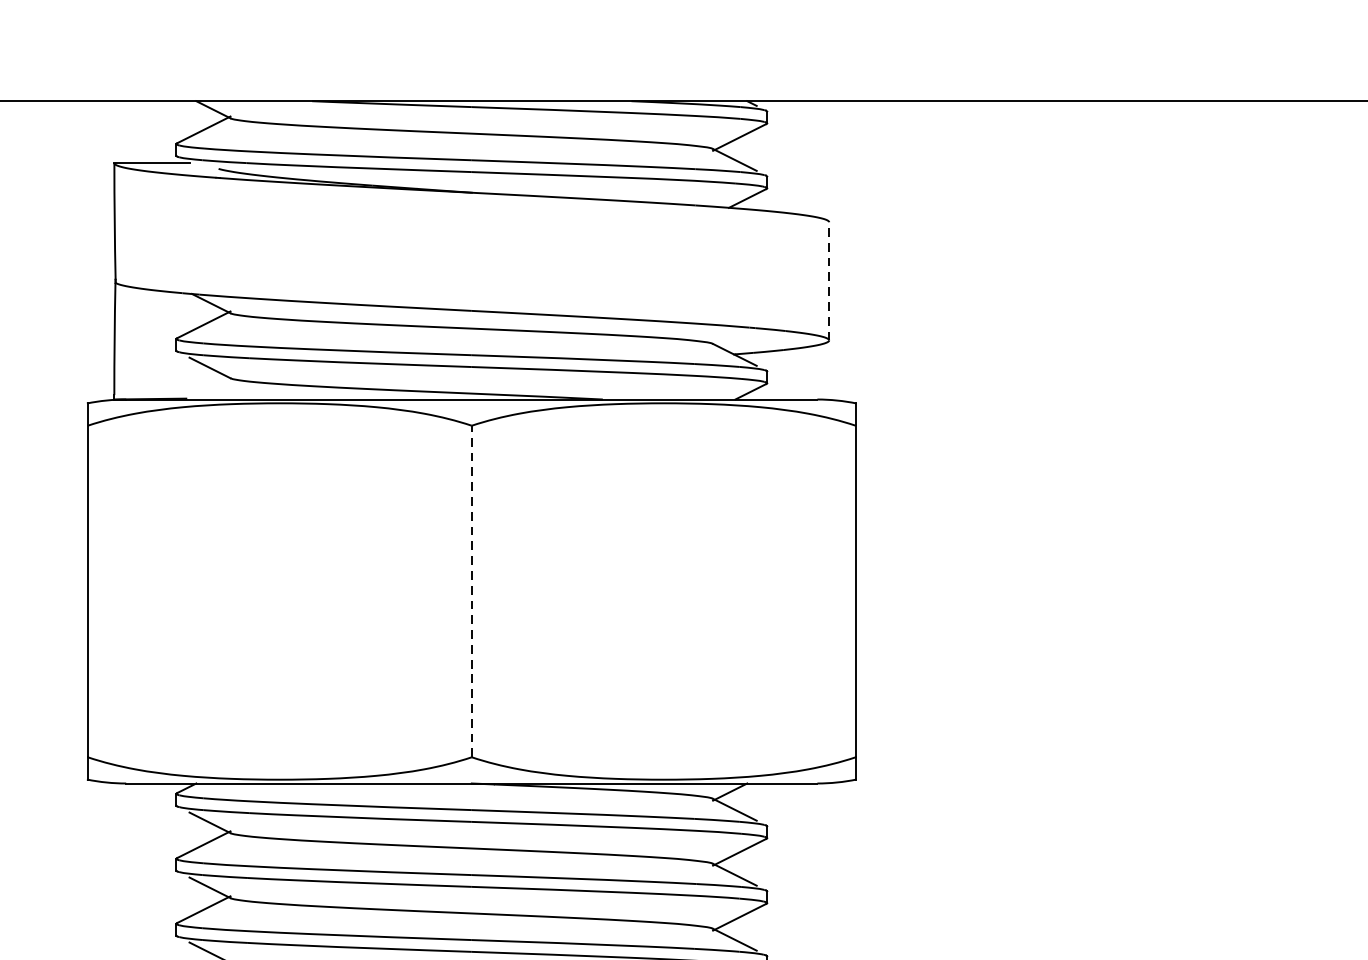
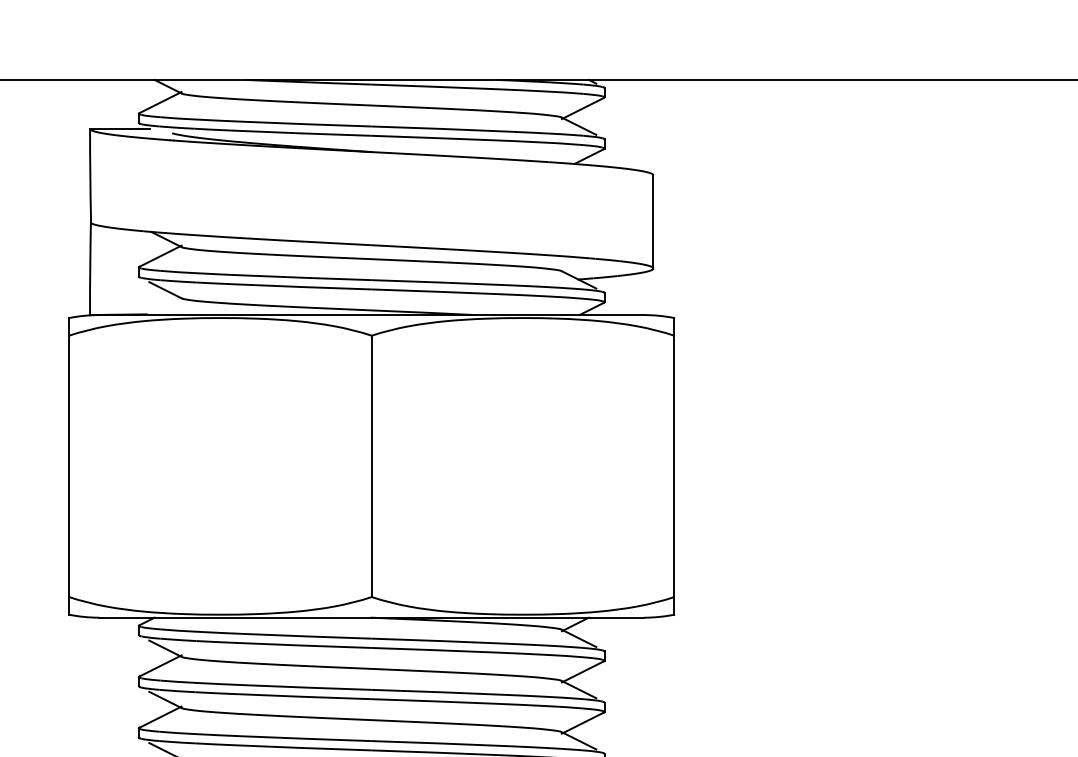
line: (829, 280) -> (653, 221), dashed -> solid
line: (471, 591) -> (371, 466), dashed -> solid

